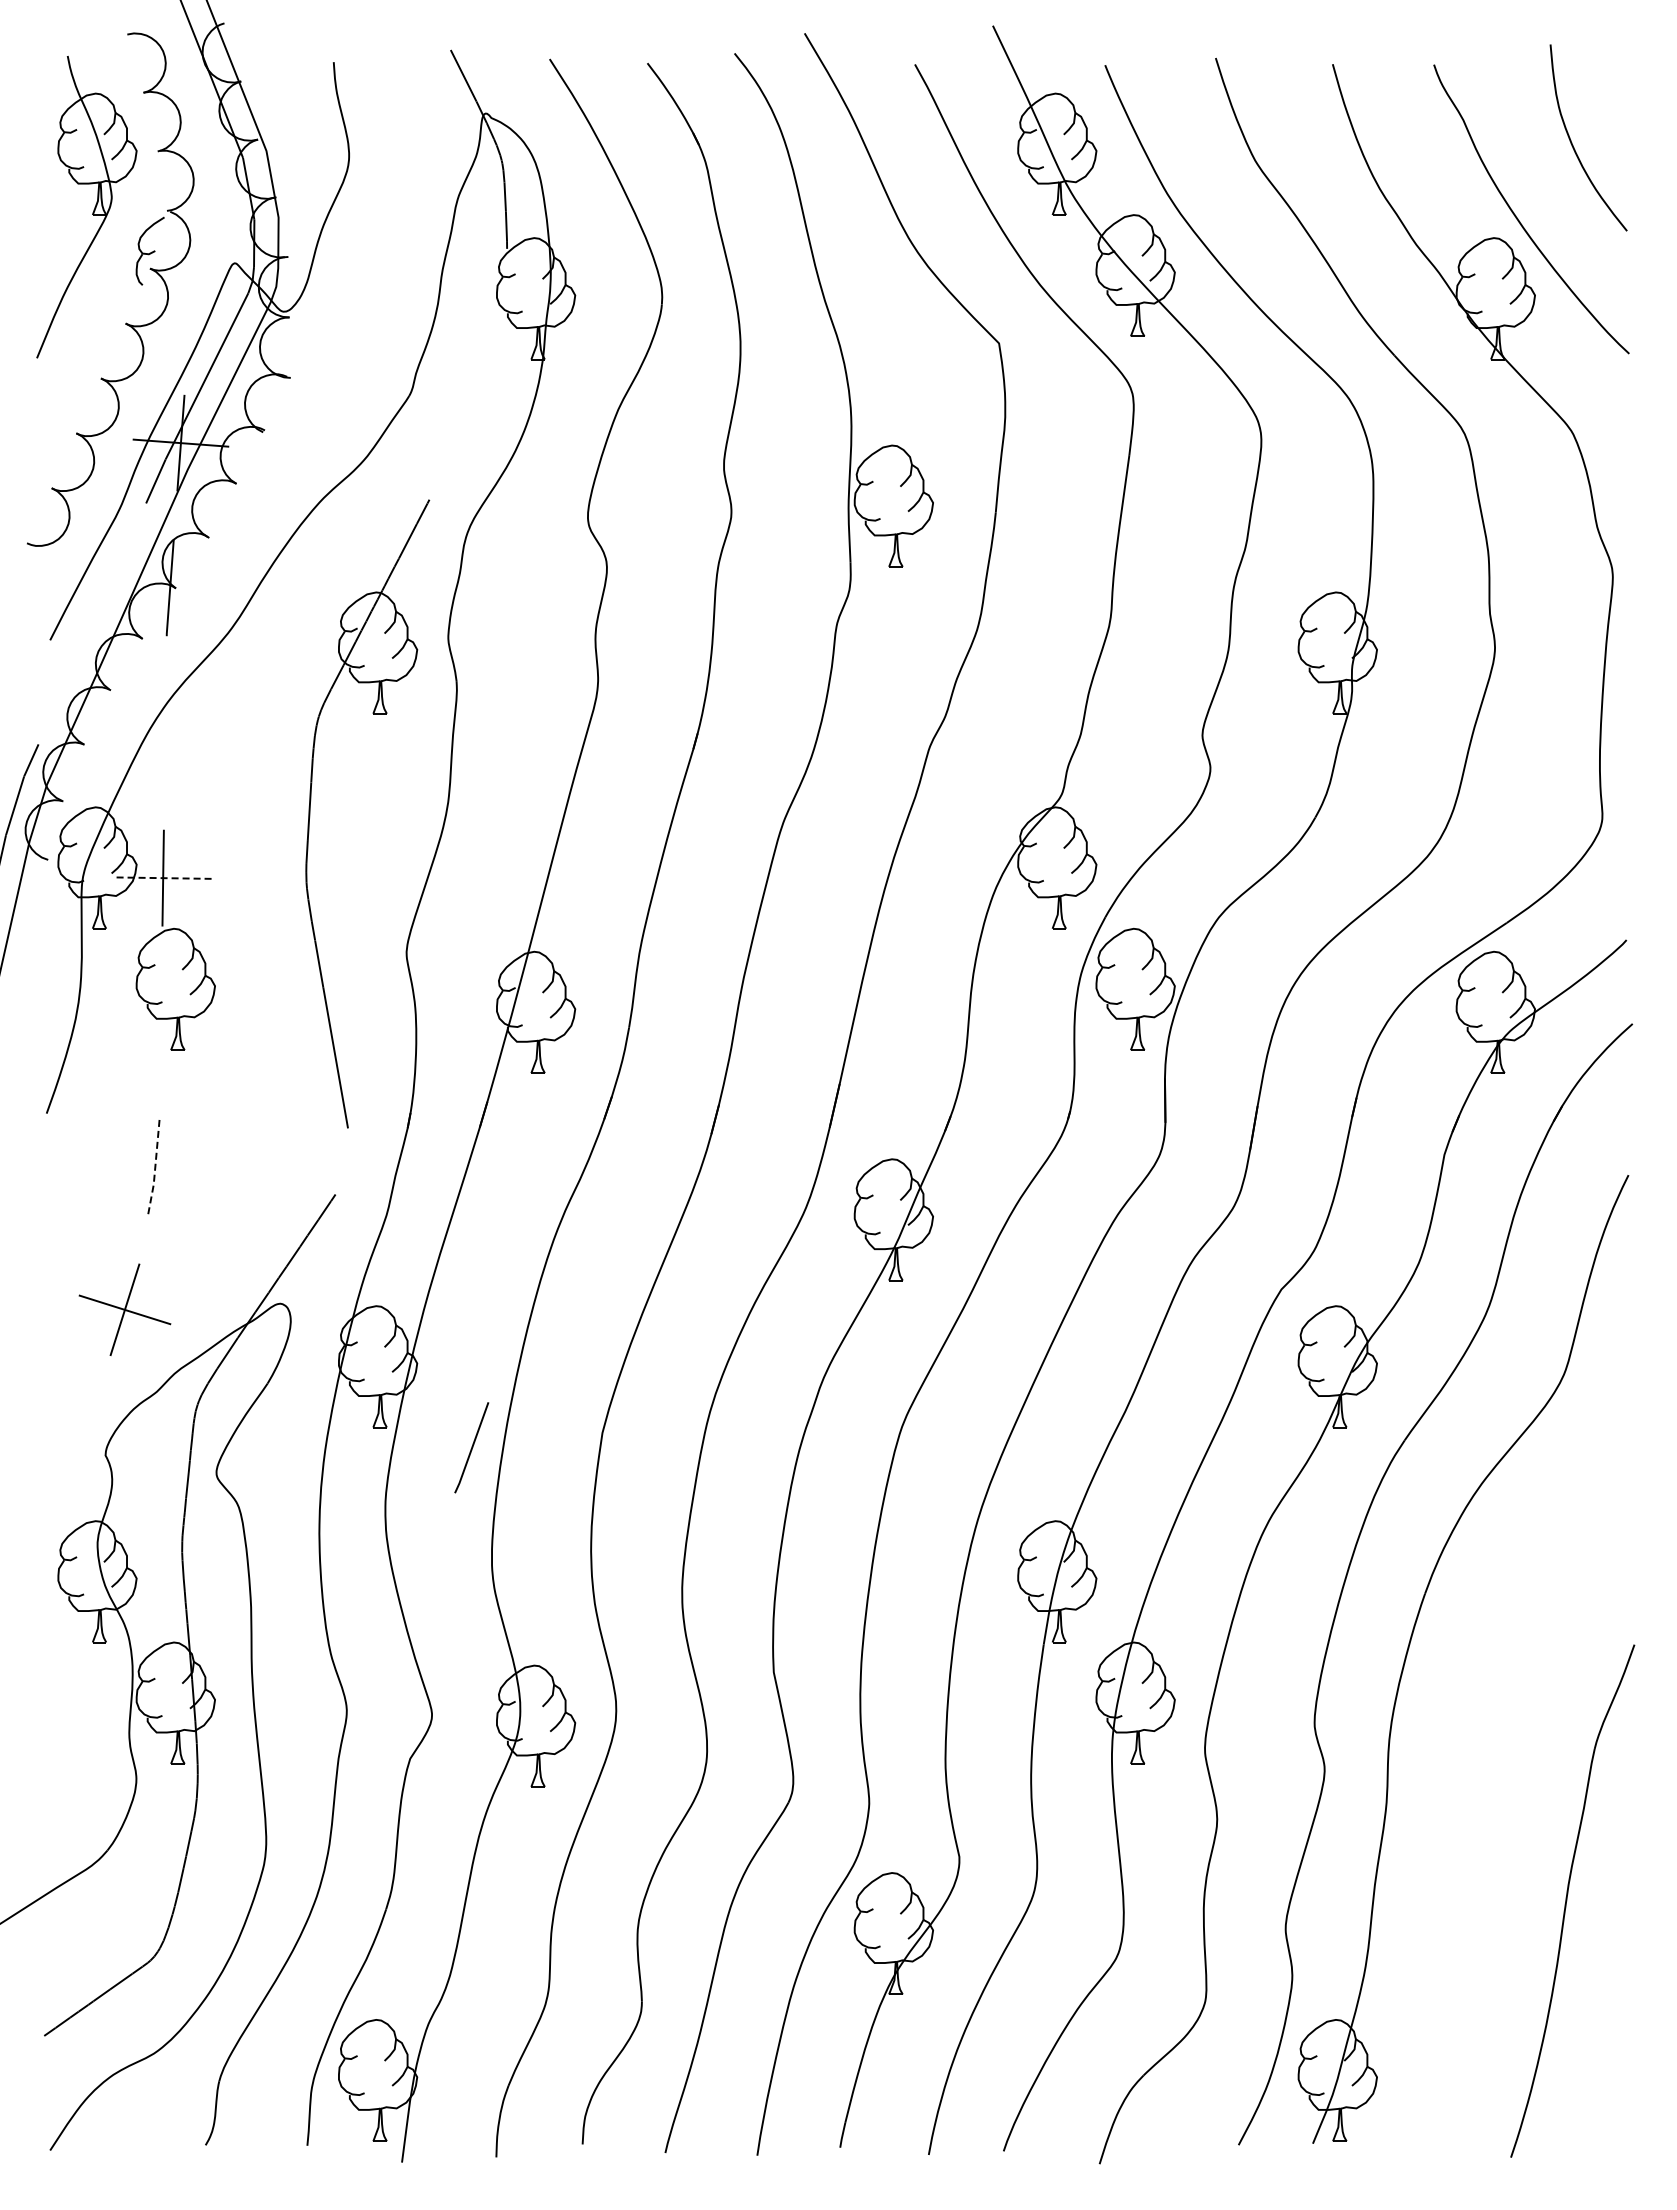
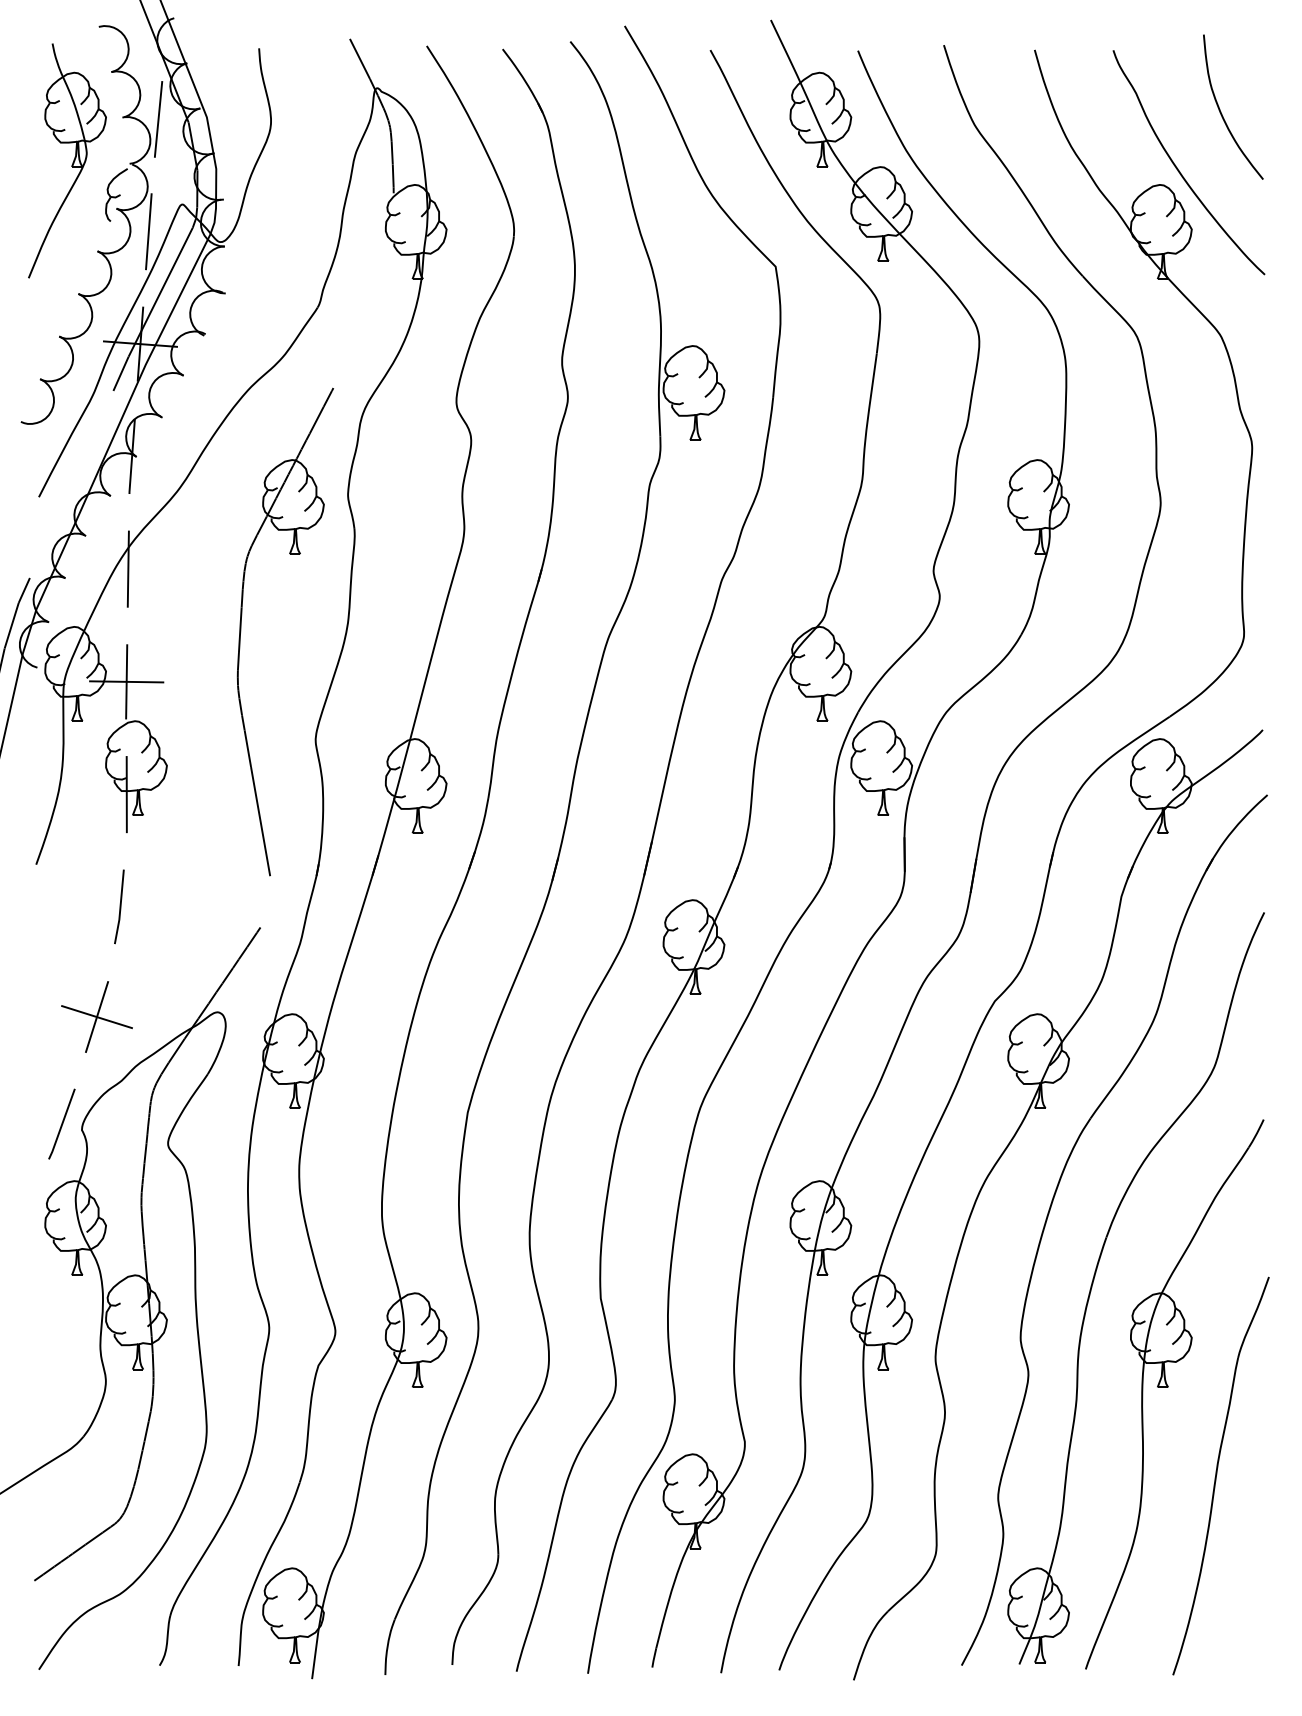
line: (203, 153) -> (157, 119), added
line: (191, 298) -> (148, 231), added
line: (165, 732) -> (128, 568), added
line: (163, 878) -> (126, 682), dashed -> solid
line: (163, 1022) -> (126, 793), added
line: (155, 1168) -> (120, 907), dashed -> solid
line: (471, 1447) -> (61, 1123), moved
part: (1504, 1787) -> (1168, 1387), added

